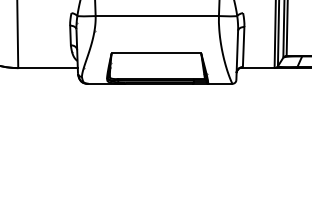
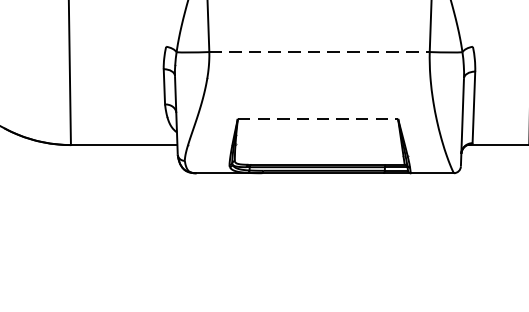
line: (157, 16) -> (319, 52), solid -> dashed
line: (156, 53) -> (318, 118), solid -> dashed

